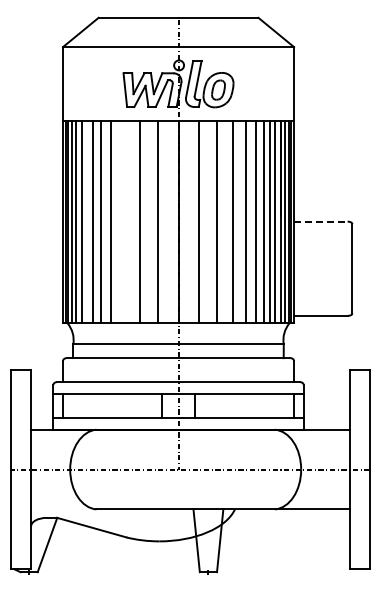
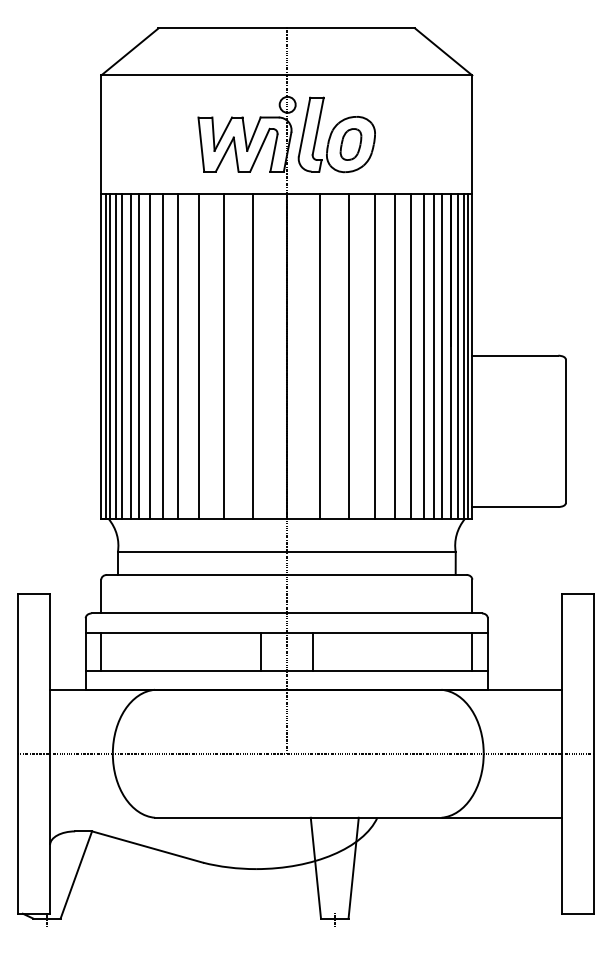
line: (86, 221) -> (139, 355), added
line: (123, 221) -> (198, 355), added
line: (320, 221) -> (514, 355), dashed -> solid

